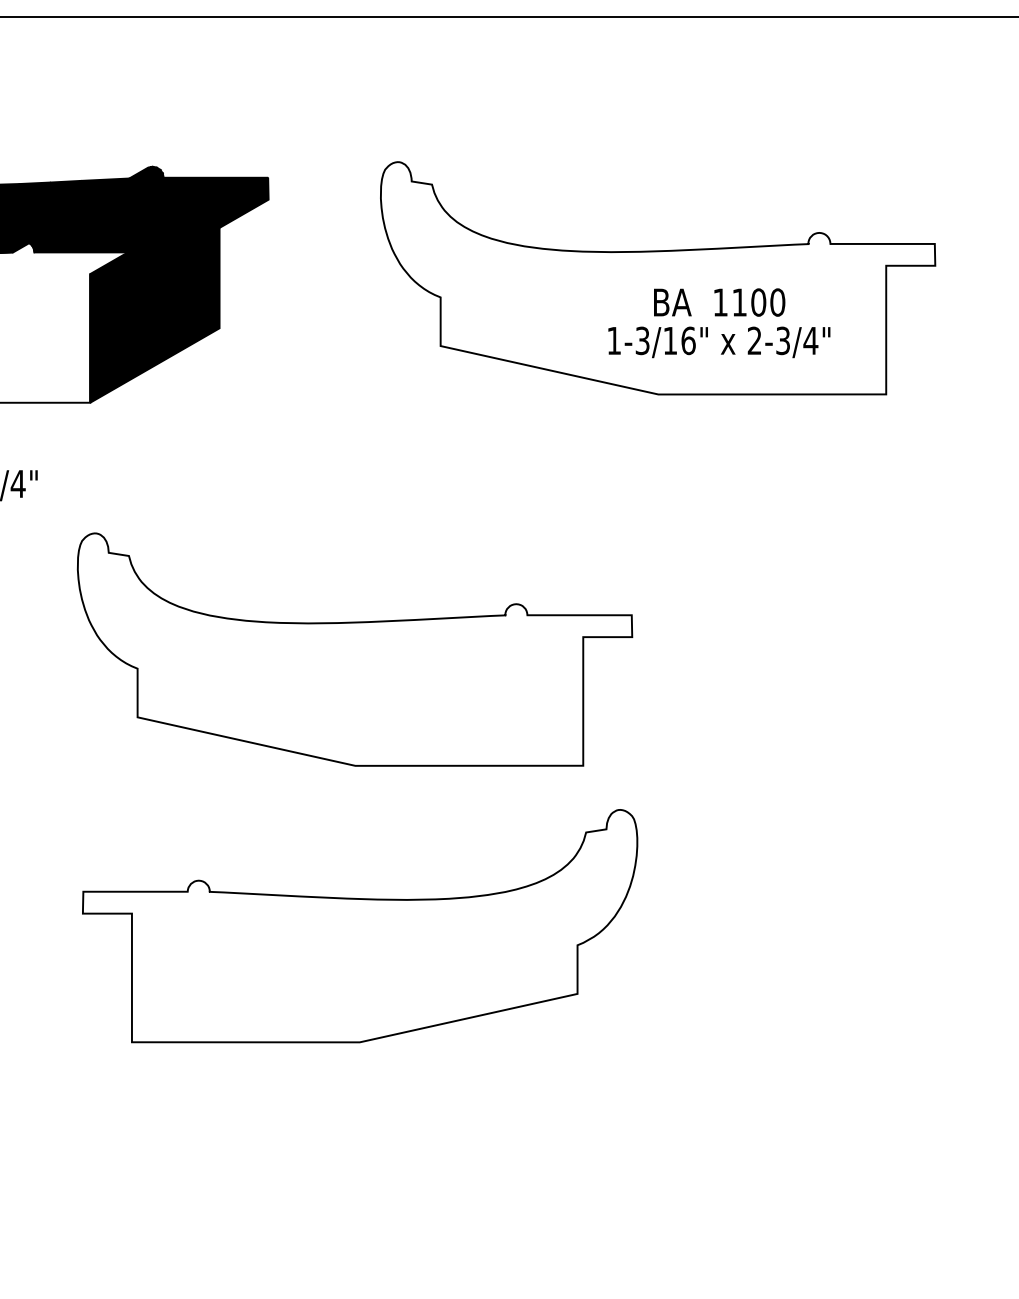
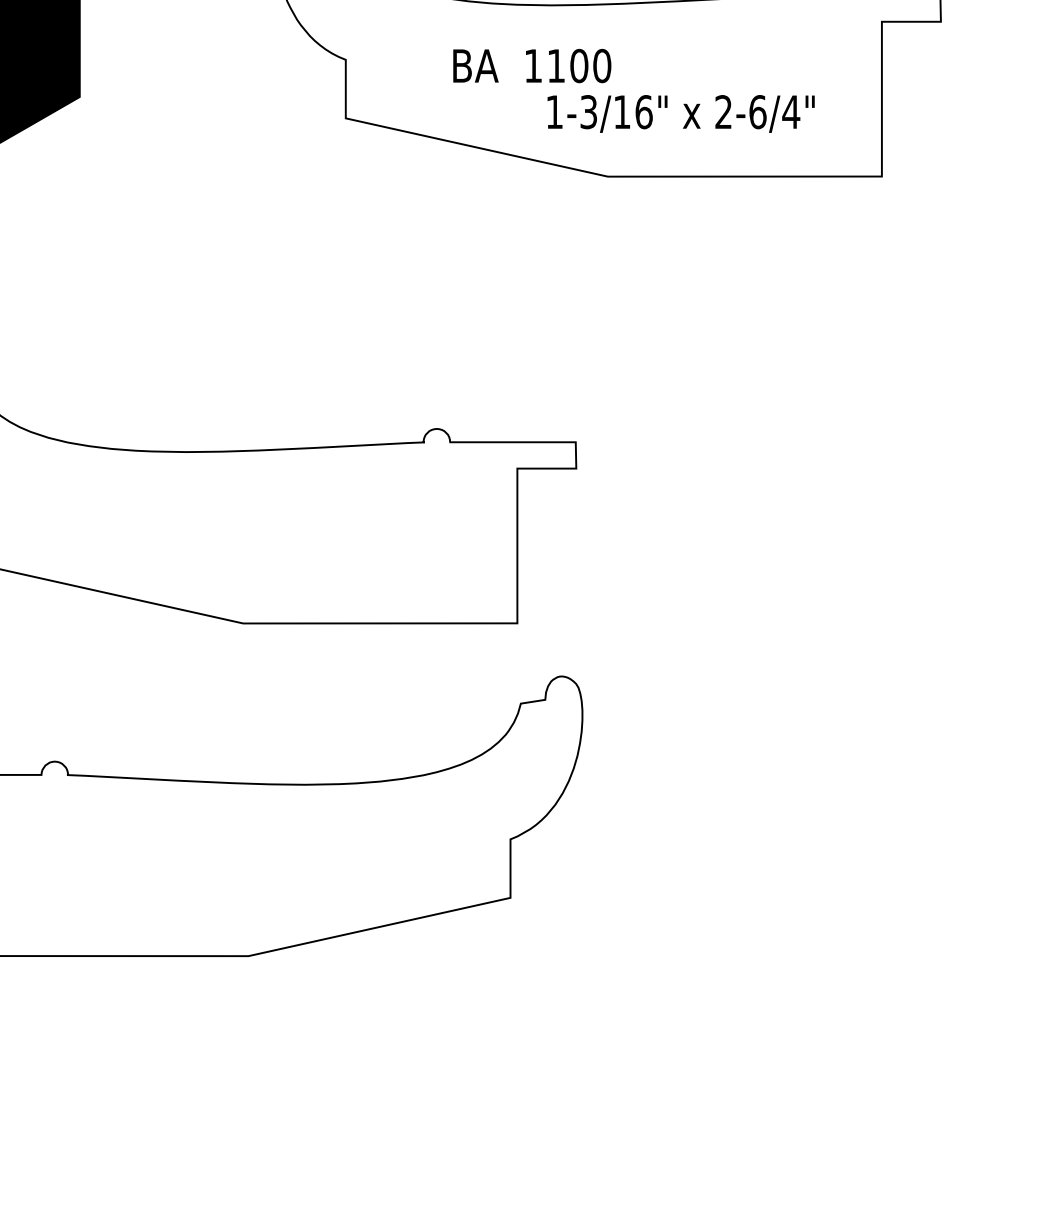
text: (719, 302) -> (532, 65), moved
text: (783, 340) -> (758, 111), 2-3/4" -> 2-6/4"

